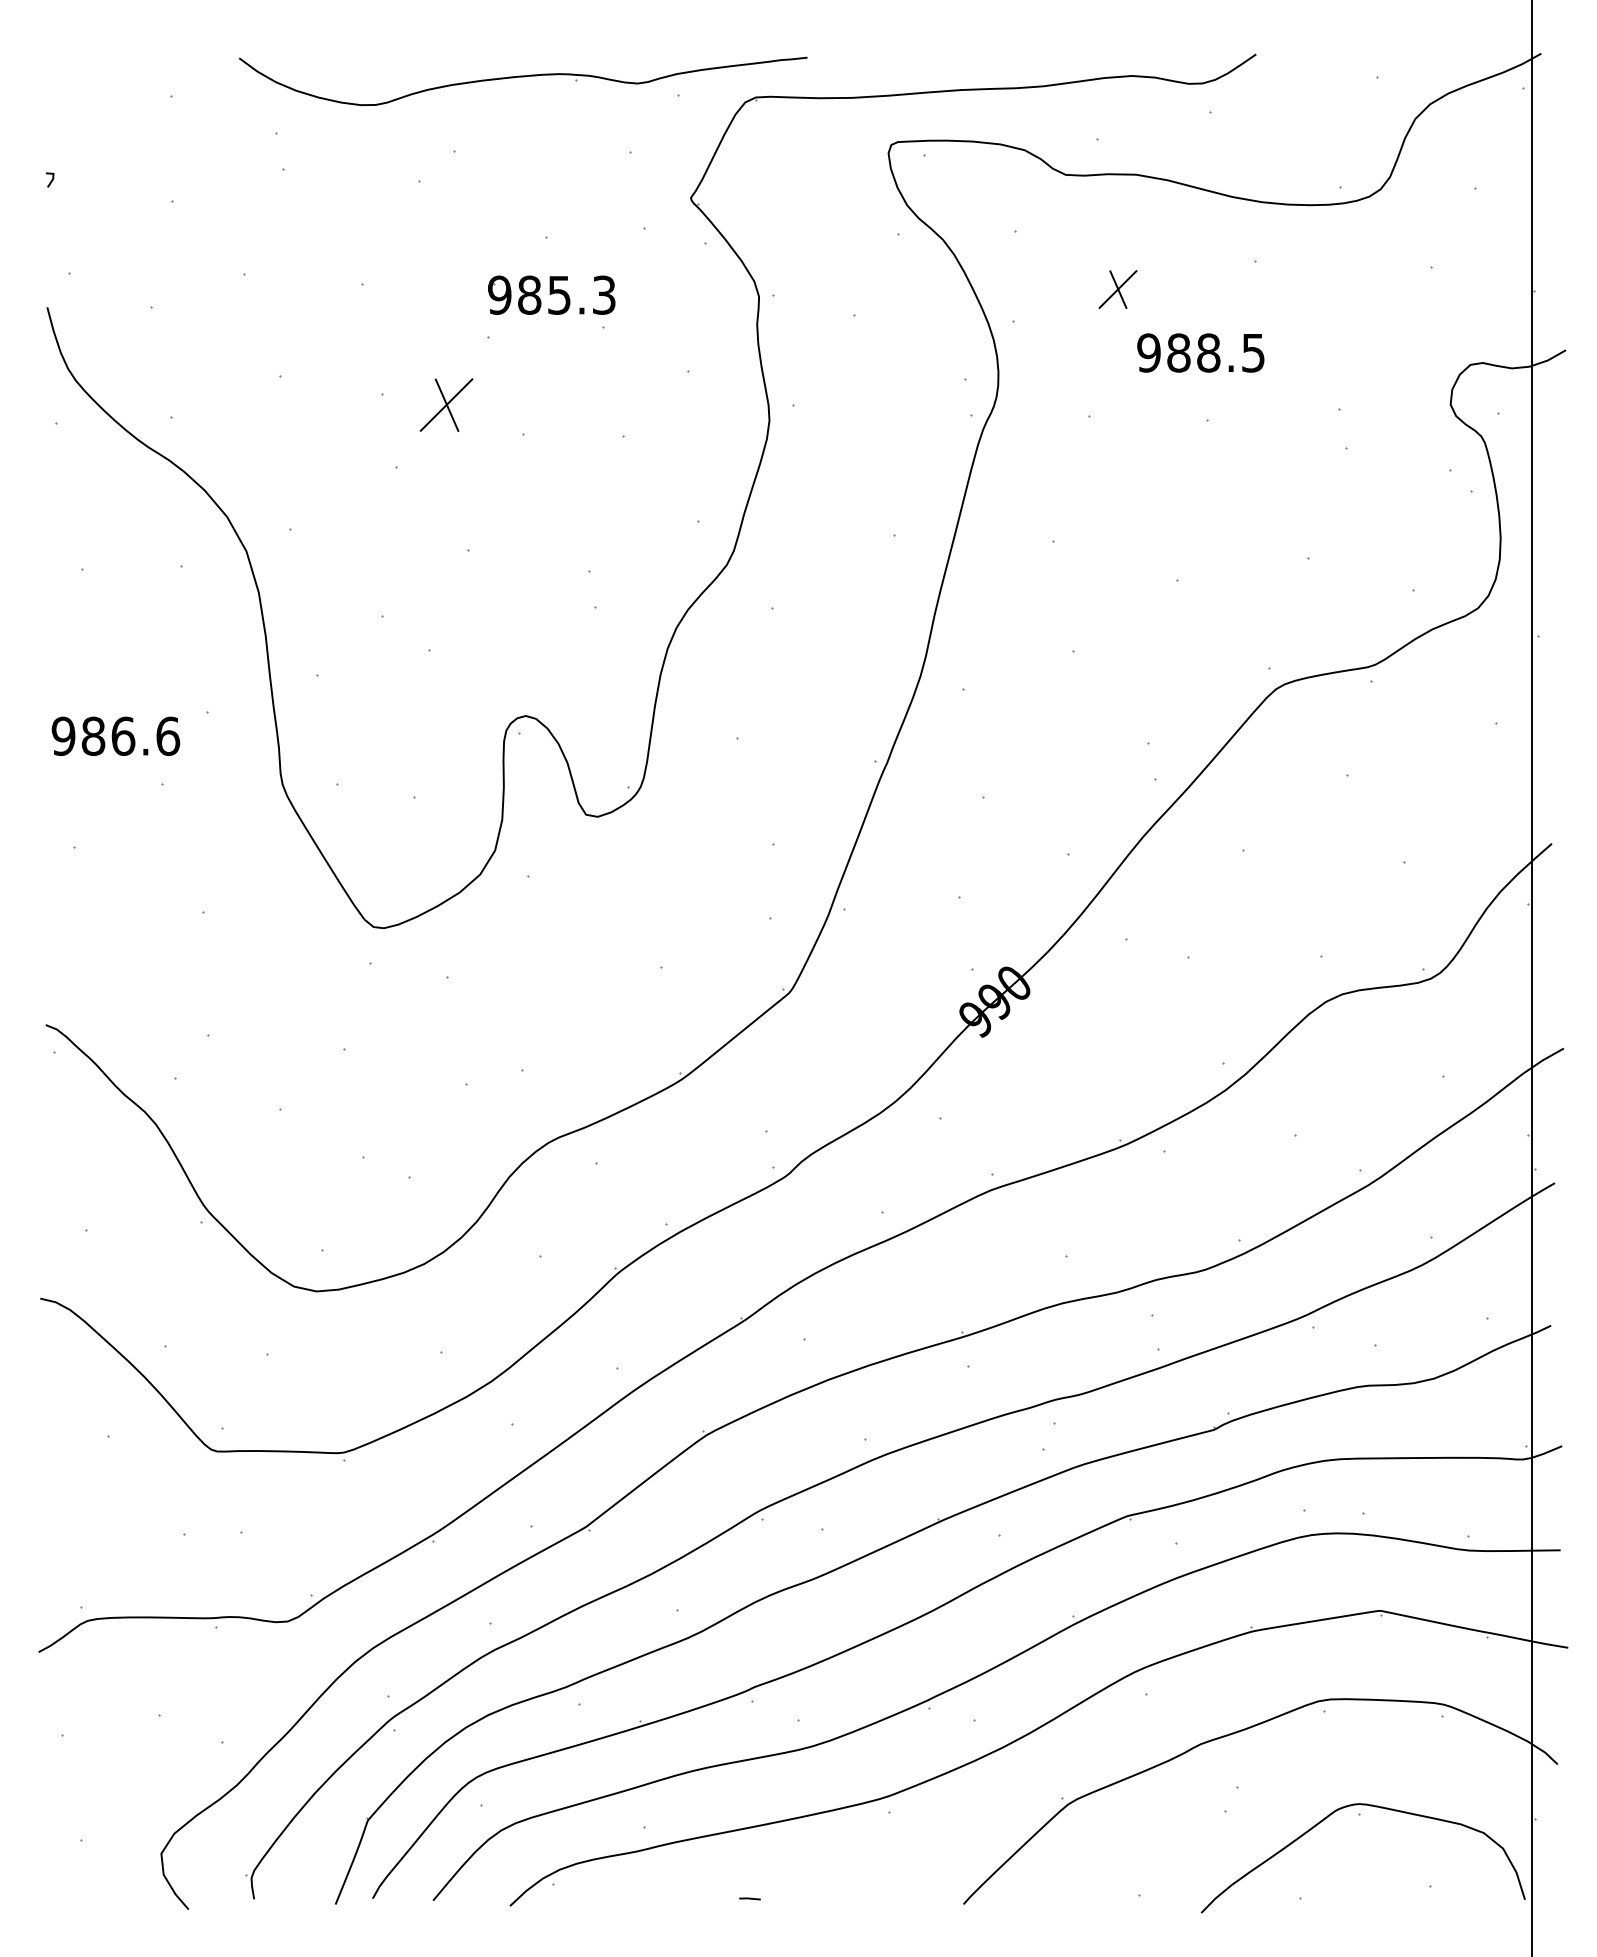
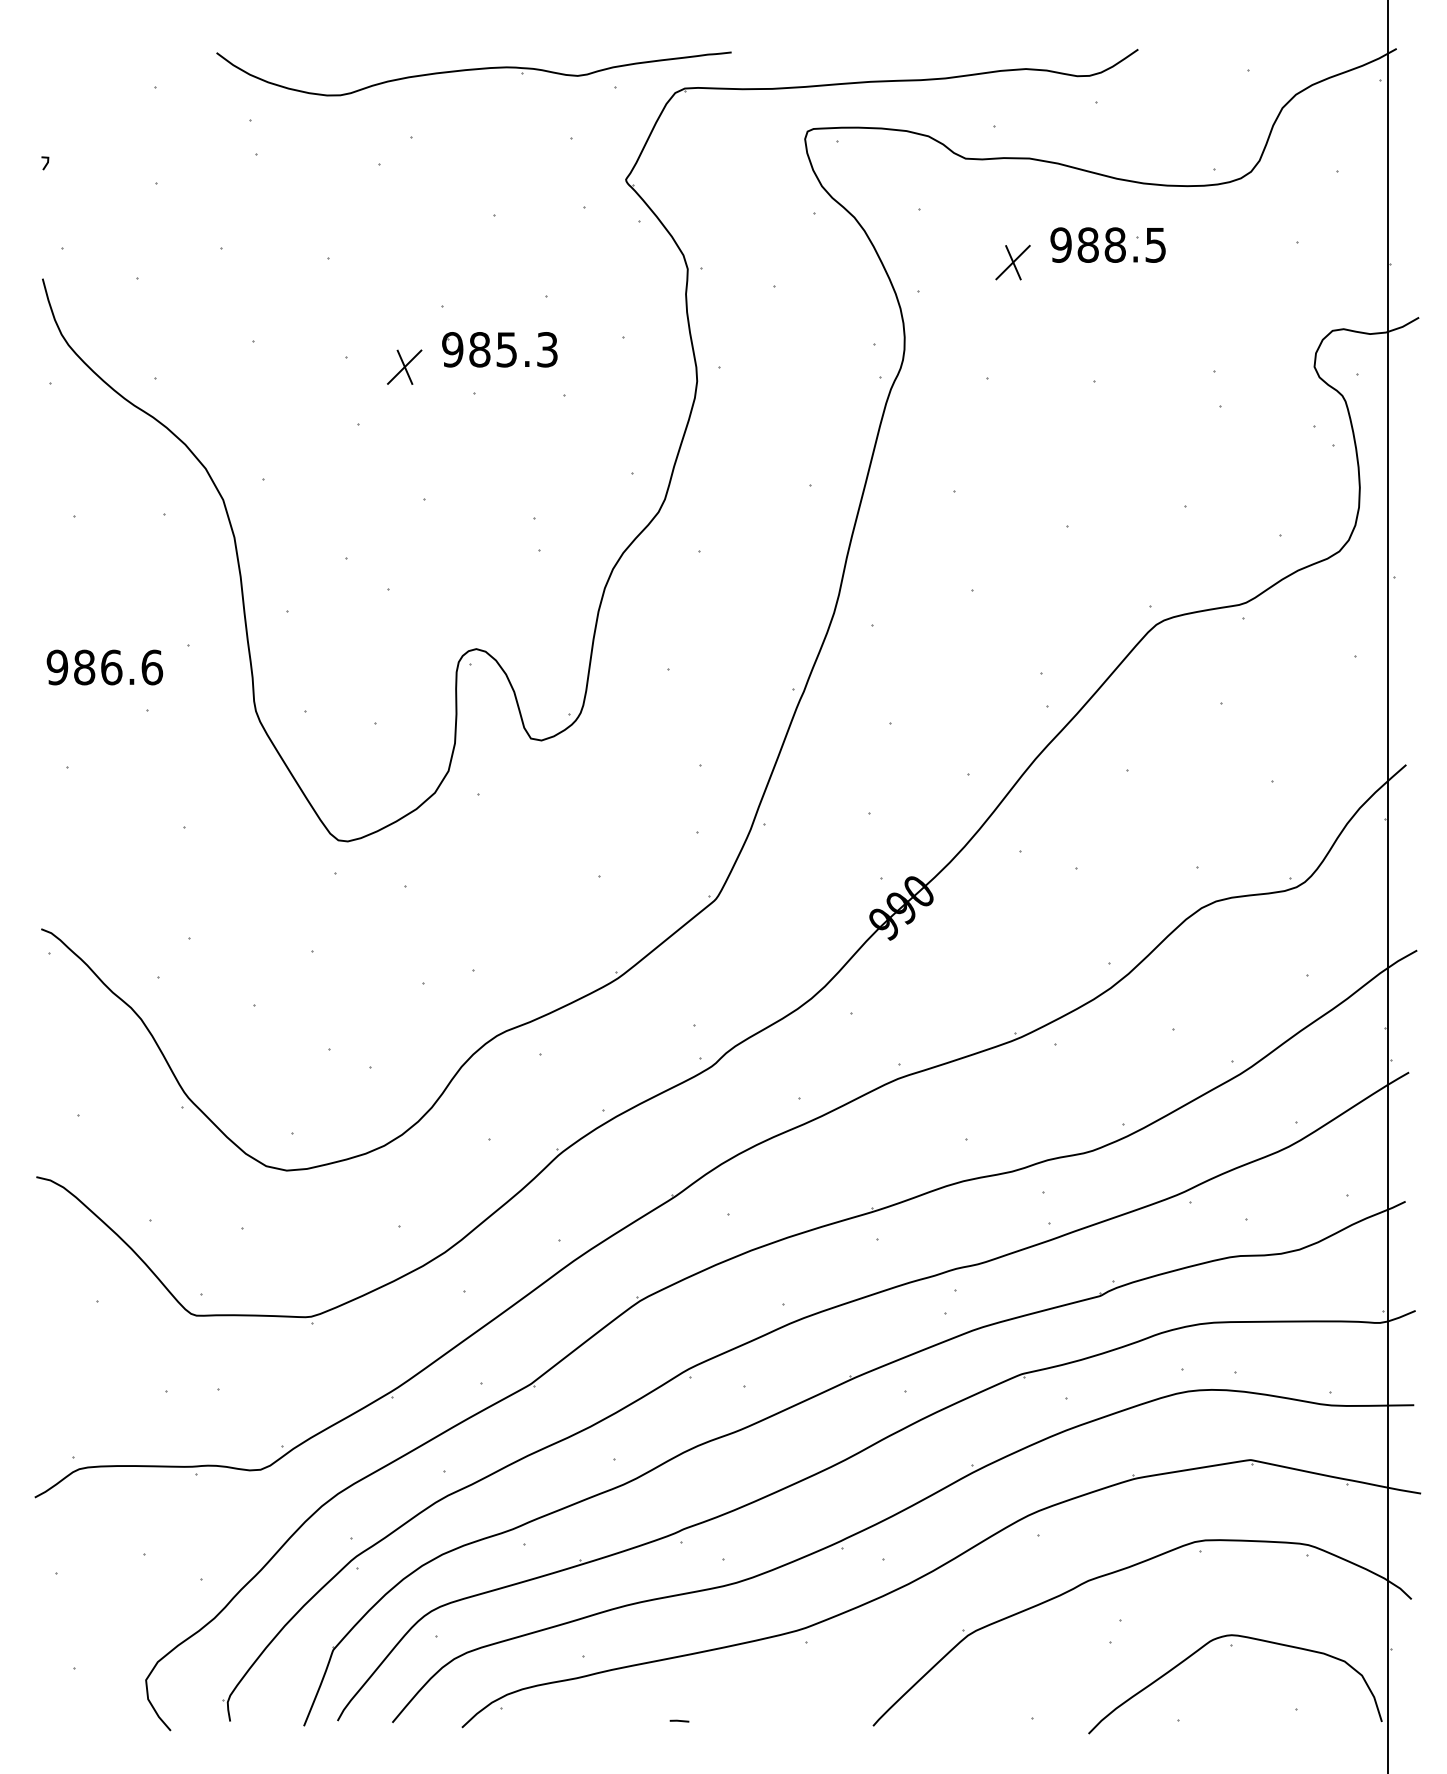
part: (551, 294) -> (499, 349), moved
text: (1200, 352) -> (1107, 244), moved
part: (446, 404) -> (404, 366), size x0.71

